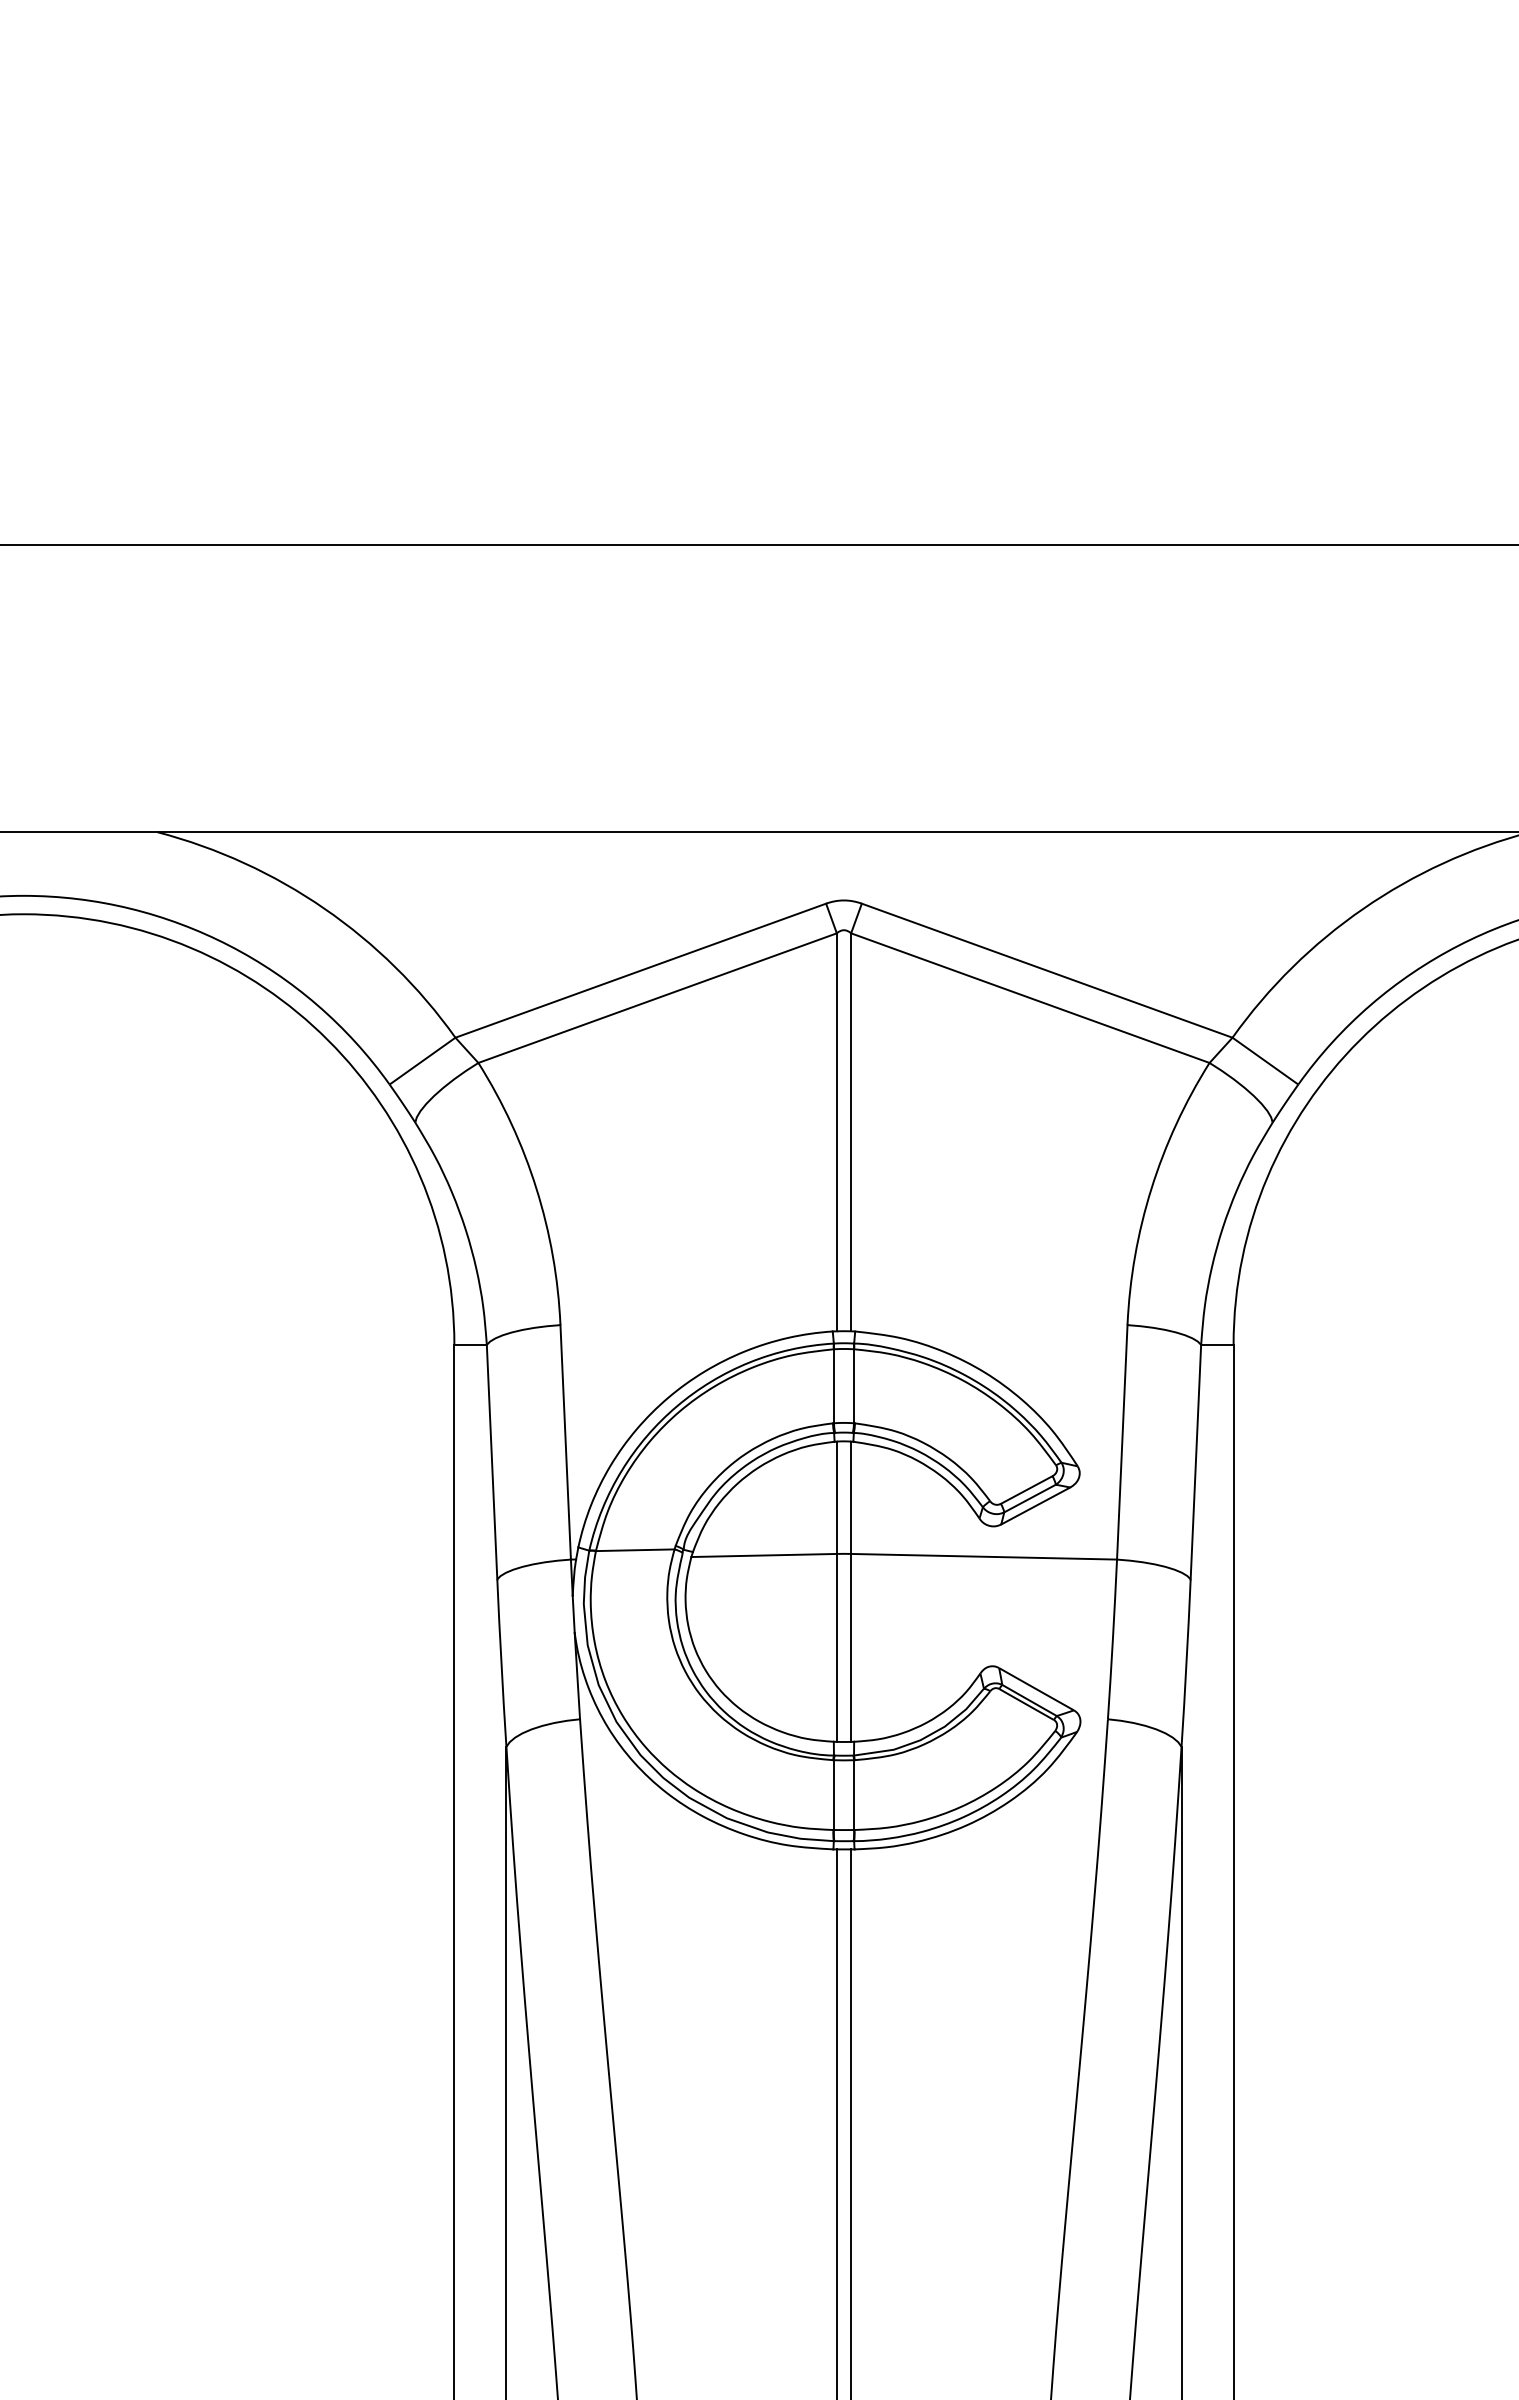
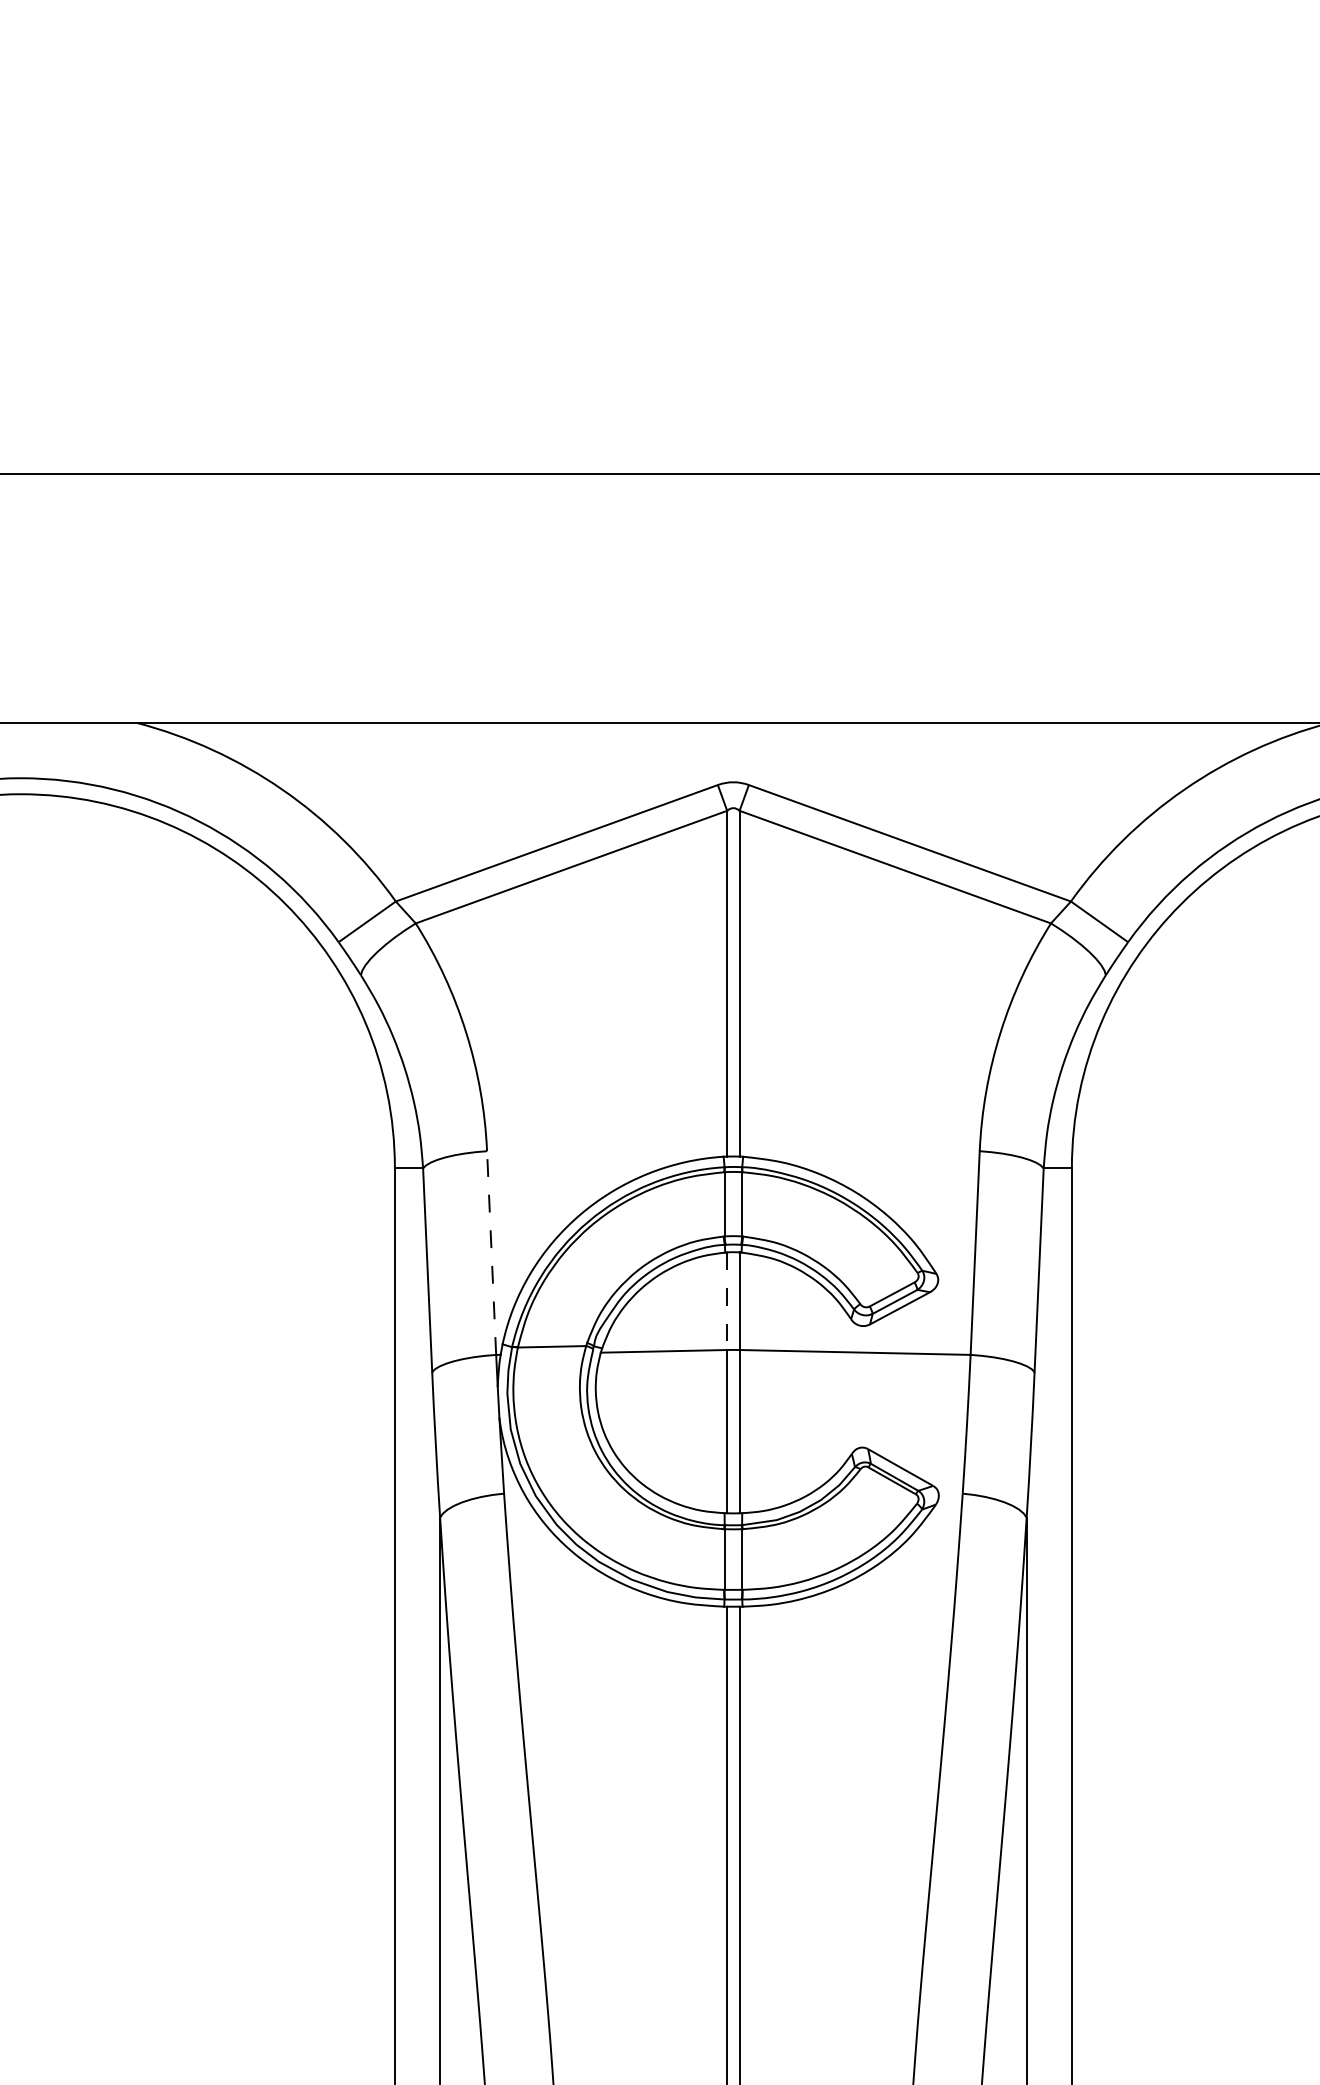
line: (565, 1441) -> (491, 1252), solid -> dashed
line: (836, 1498) -> (726, 1301), solid -> dashed

